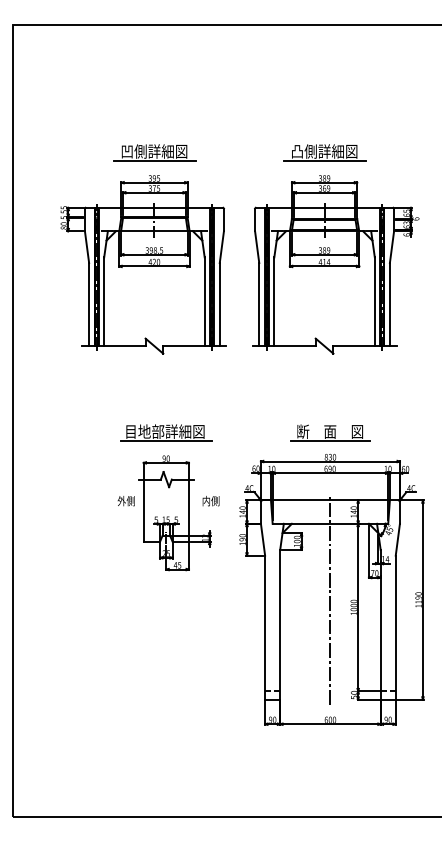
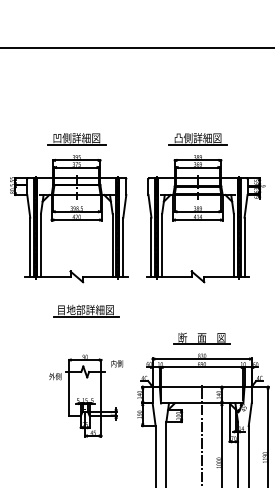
part: (166, 432) -> (86, 310), moved
text: (125, 501) -> (54, 376), moved
text: (210, 501) -> (116, 364), moved

